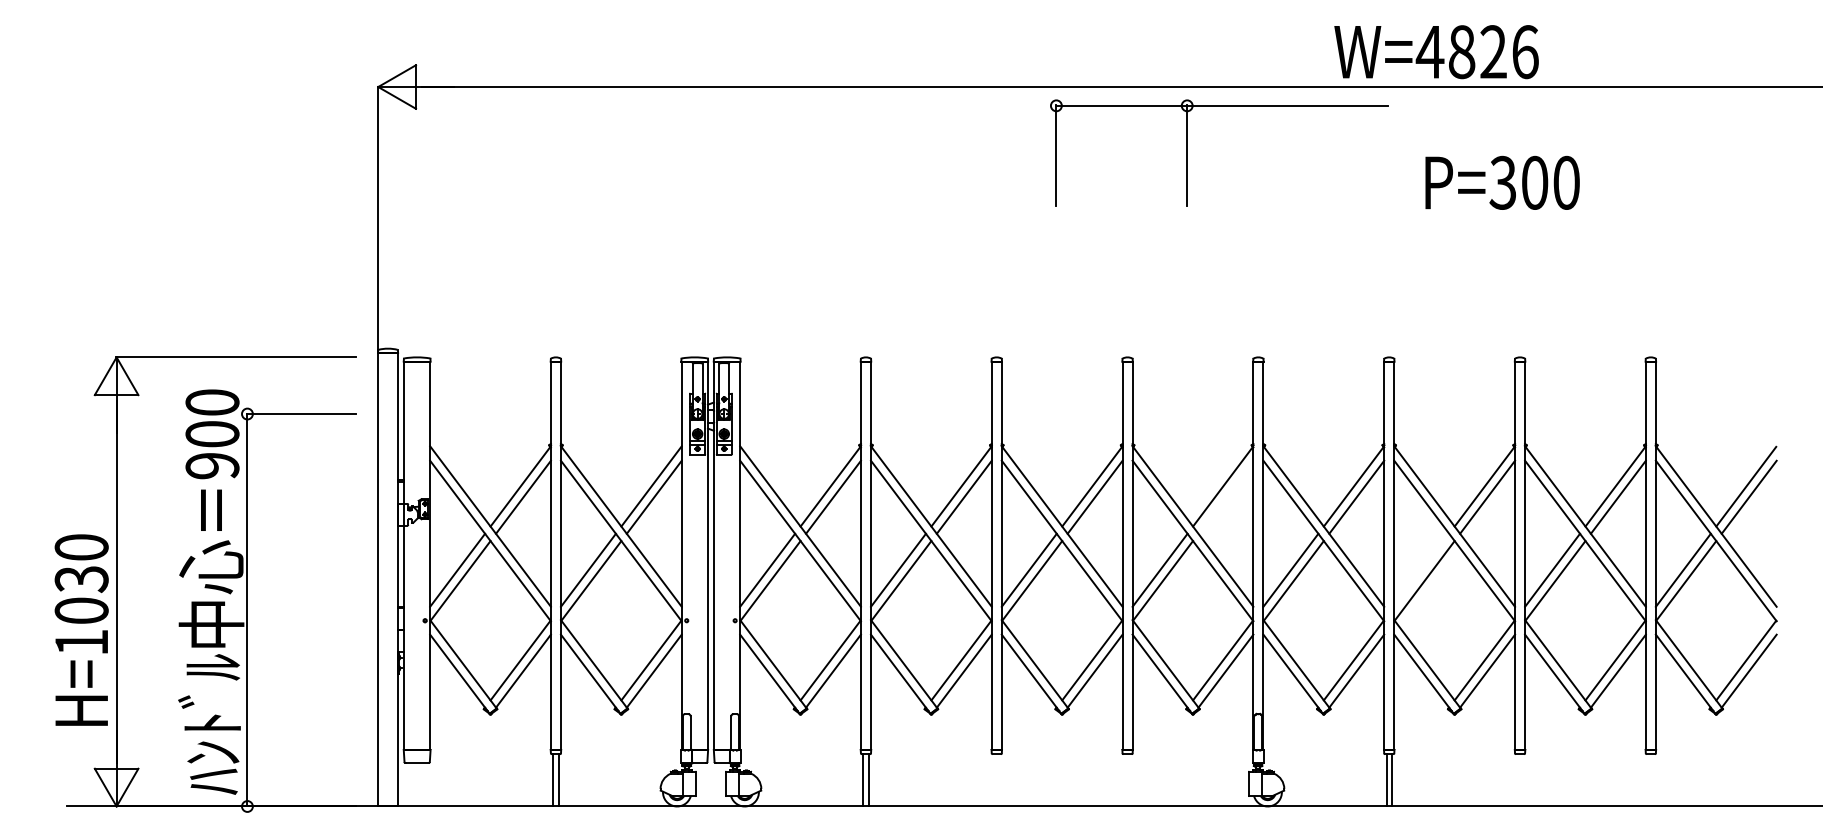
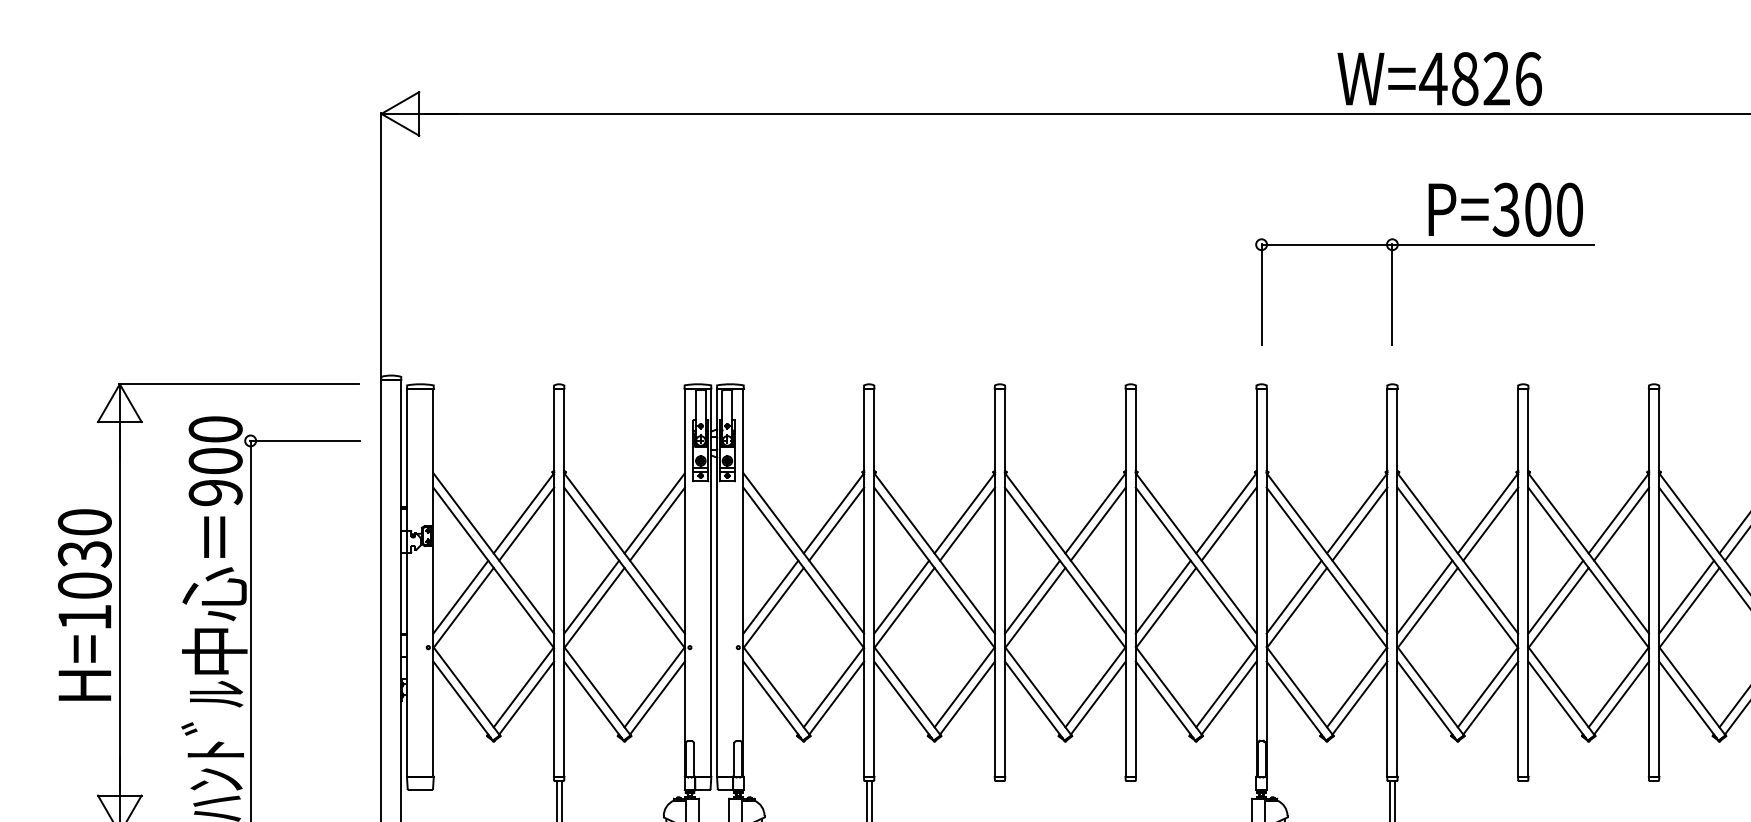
part: (1187, 152) -> (1392, 291), moved
line: (1225, 496) -> (1228, 523), added
line: (1421, 569) -> (1424, 596), added
text: (81, 629) -> (84, 604), moved

